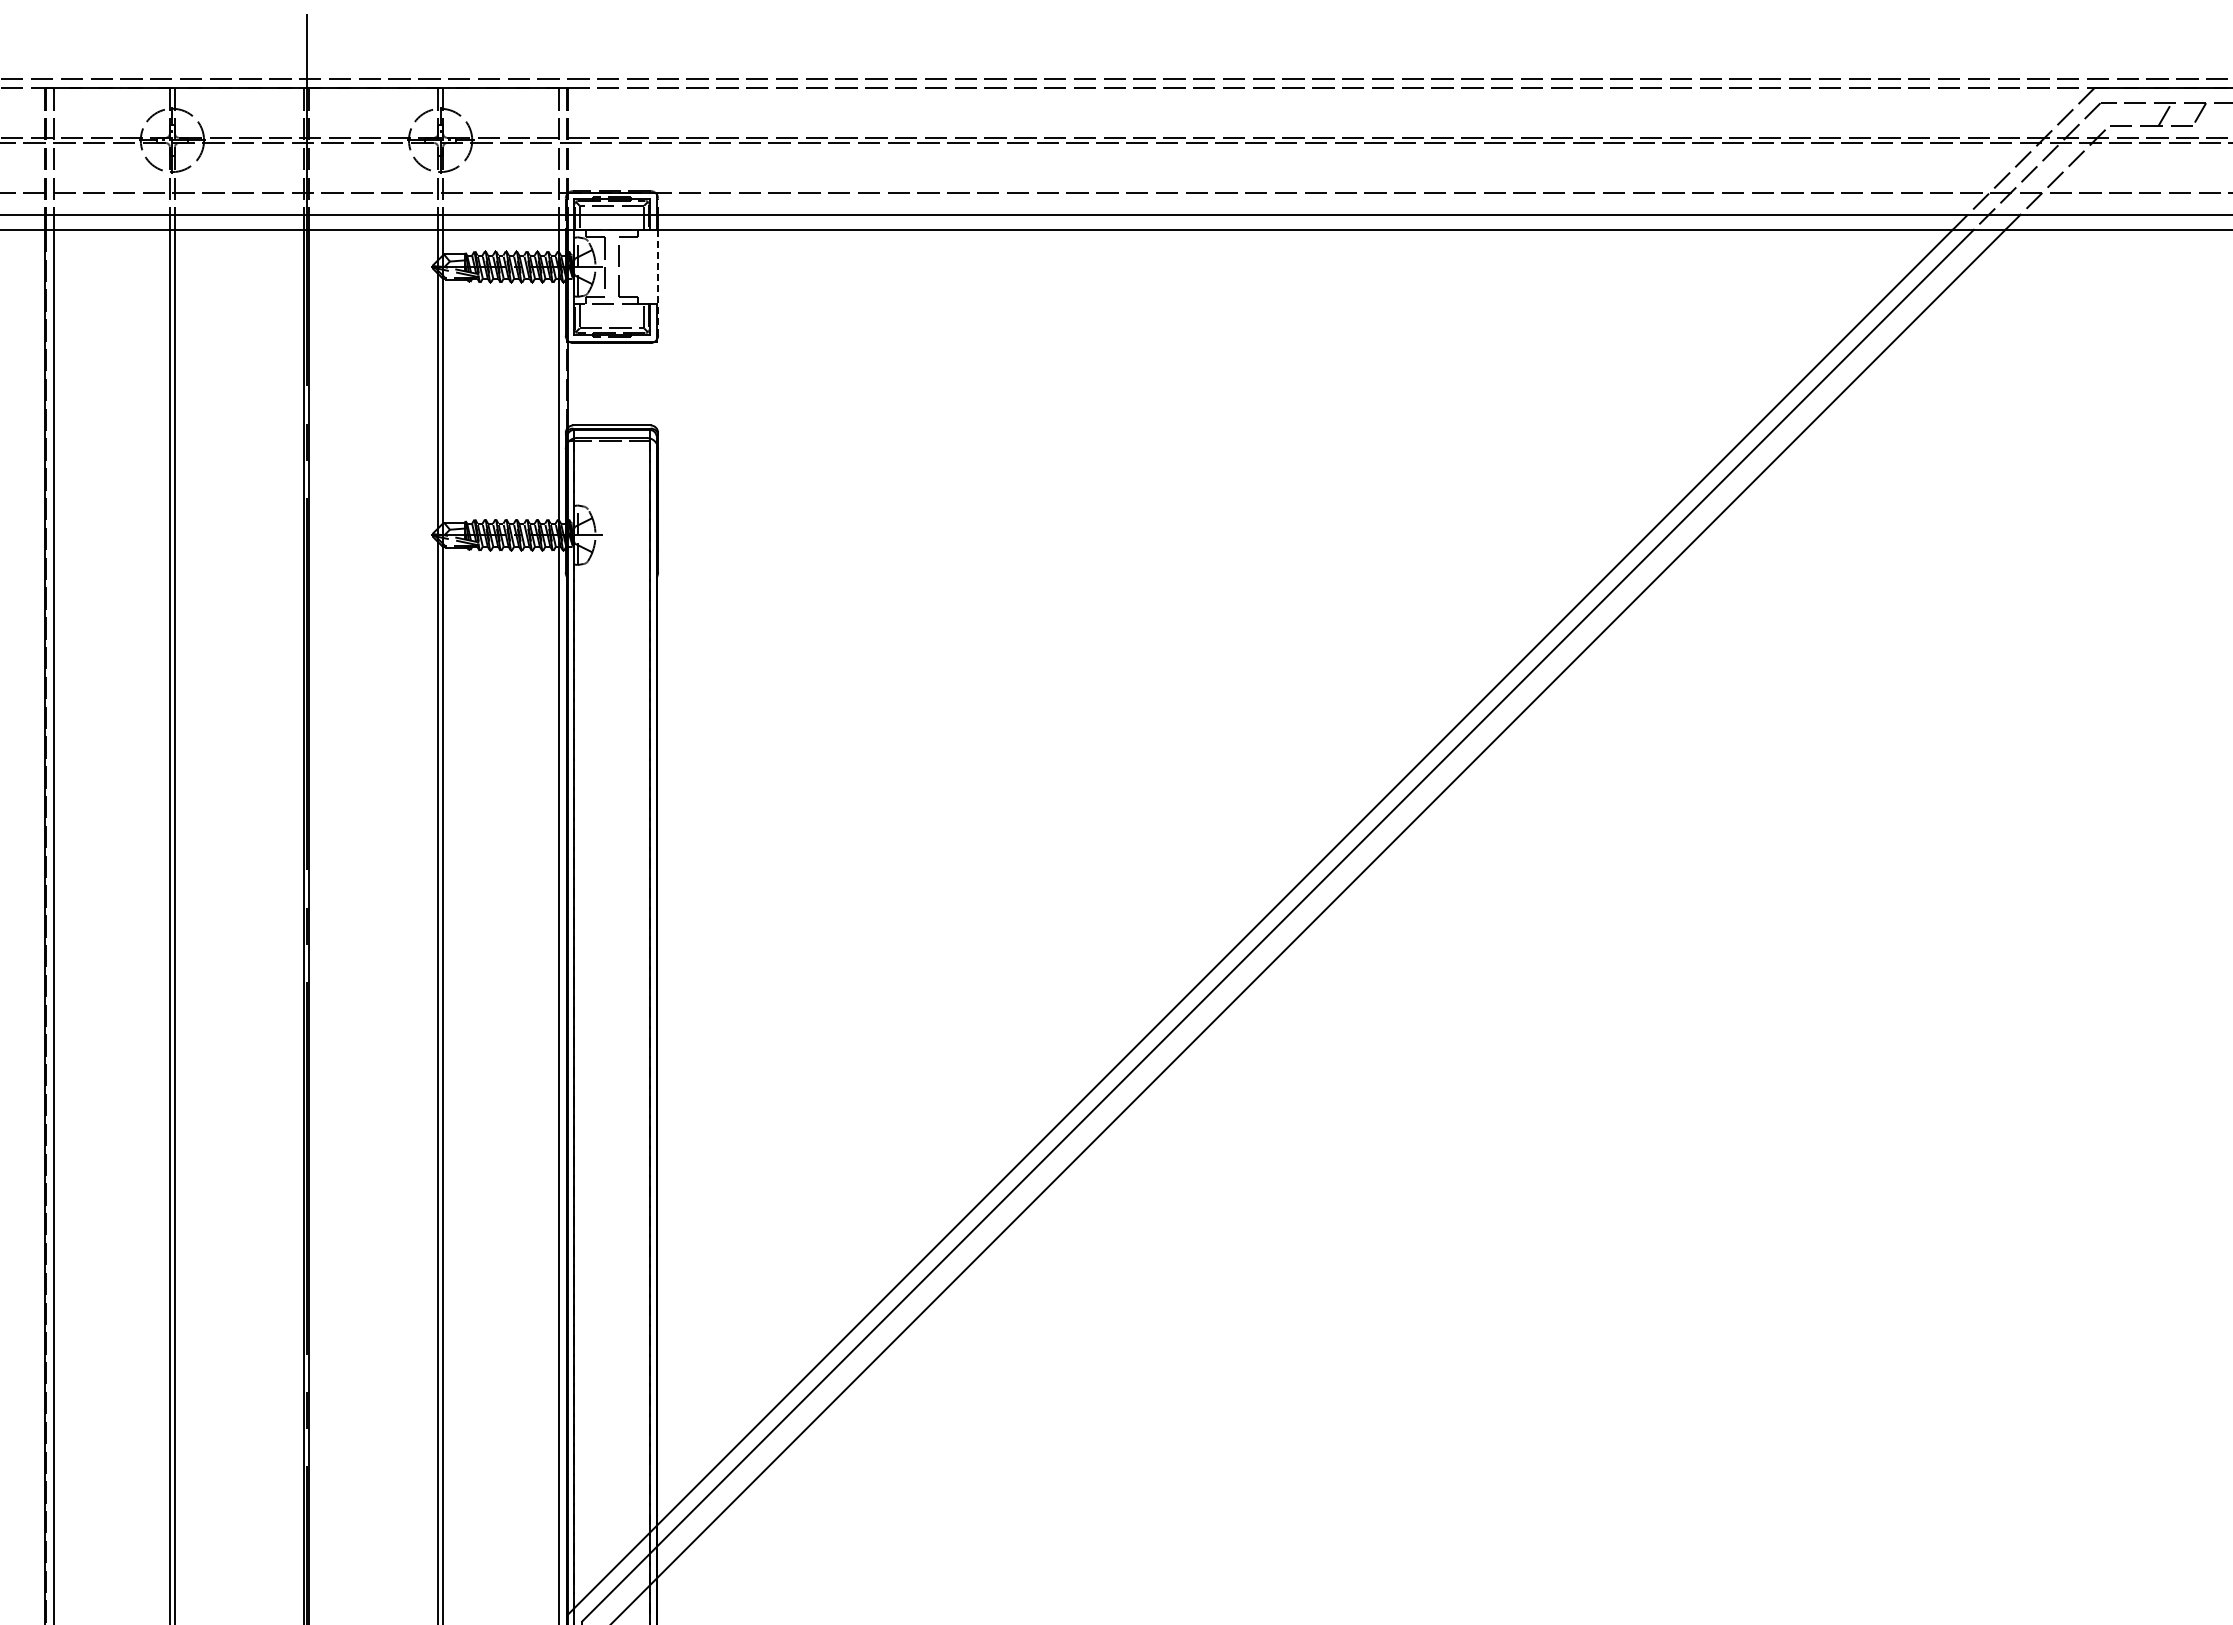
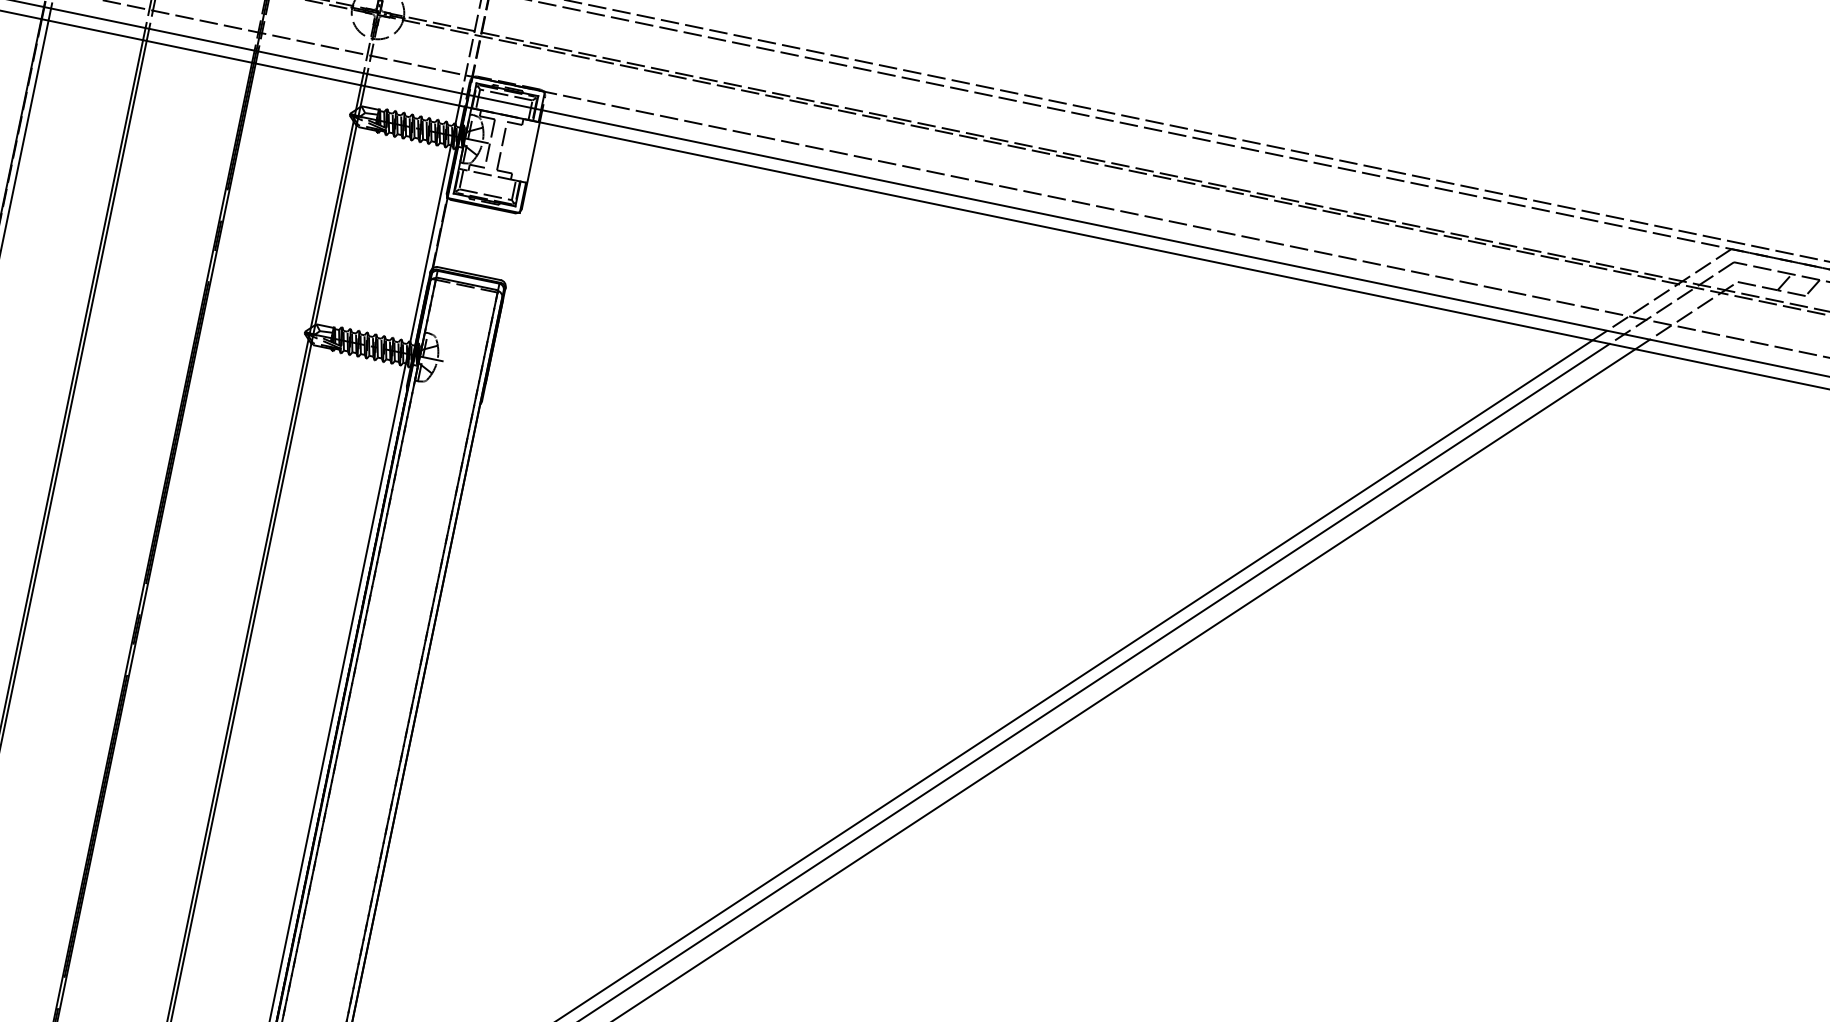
line: (658, 282) -> (531, 165), dashed -> solid

